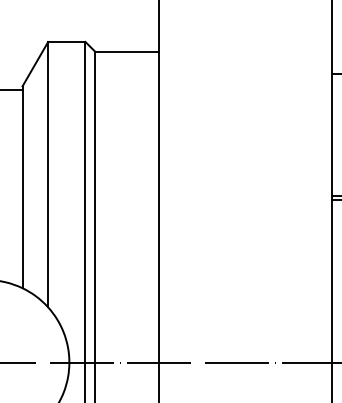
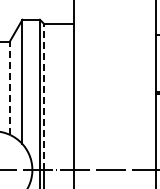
line: (22, 186) -> (10, 87), solid -> dashed
line: (95, 207) -> (44, 97), solid -> dashed

